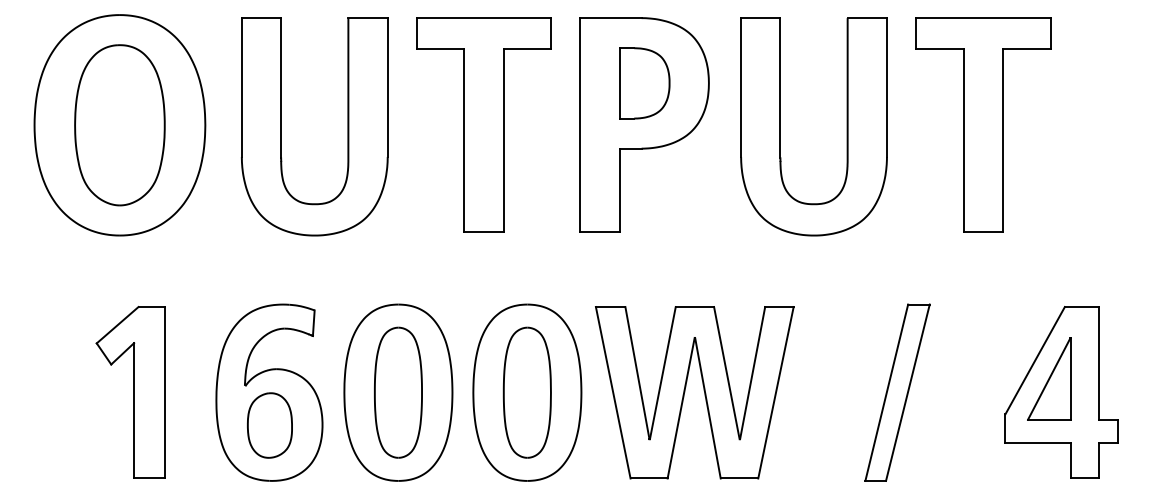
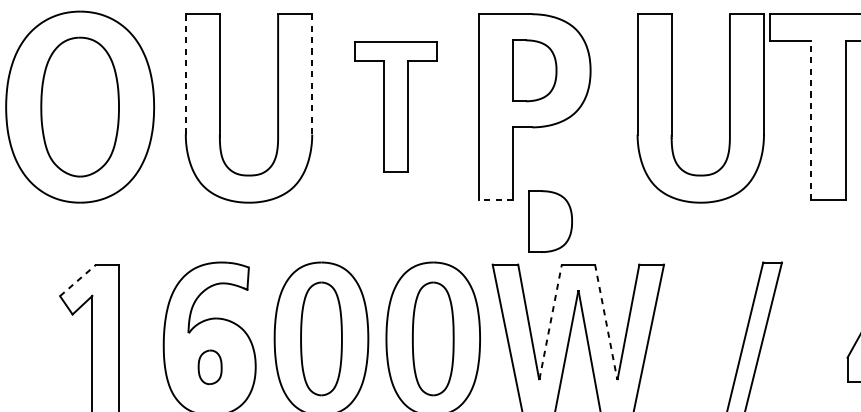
line: (241, 87) -> (185, 74), solid -> dashed
line: (387, 88) -> (312, 75), solid -> dashed
part: (483, 124) -> (395, 106), size x0.7
part: (780, 126) -> (671, 108), moved
line: (963, 140) -> (811, 120), solid -> dashed
line: (599, 232) -> (495, 200), solid -> dashed
part: (662, 257) -> (550, 221), added
line: (117, 325) -> (78, 280), solid -> dashed
line: (662, 372) -> (550, 321), solid -> dashed
line: (726, 373) -> (605, 322), solid -> dashed
part: (269, 425) -> (209, 367), size x0.6

